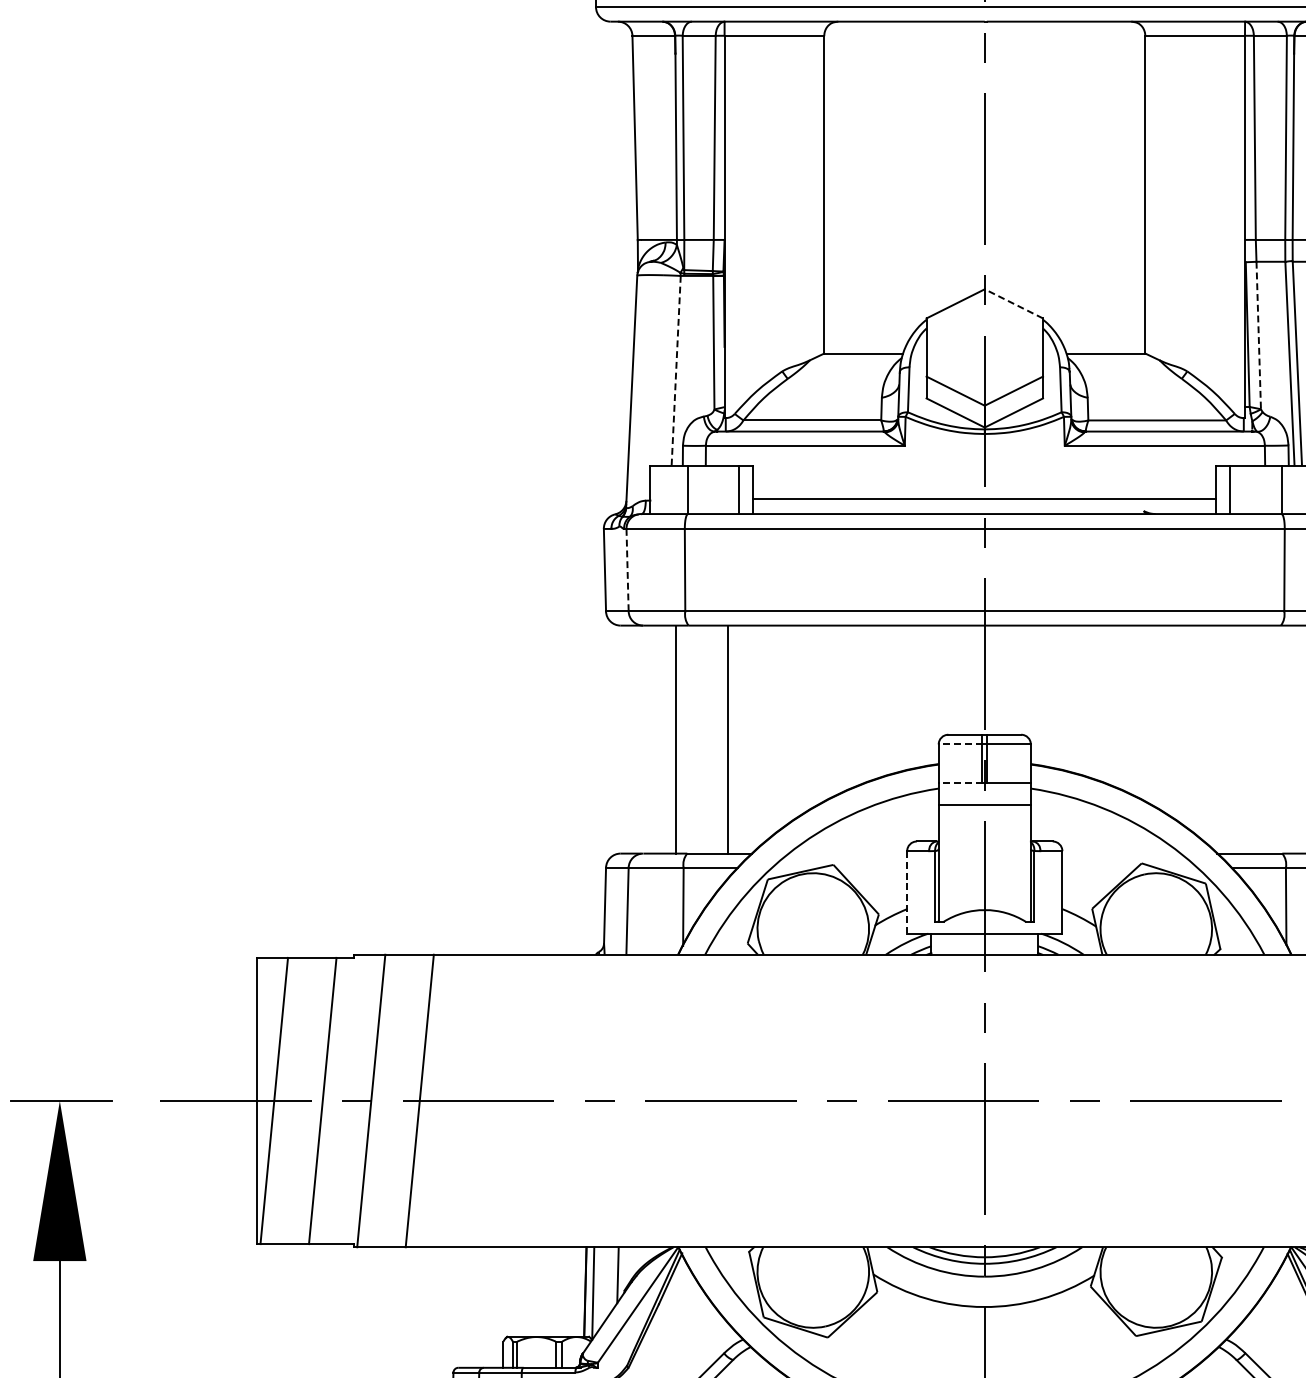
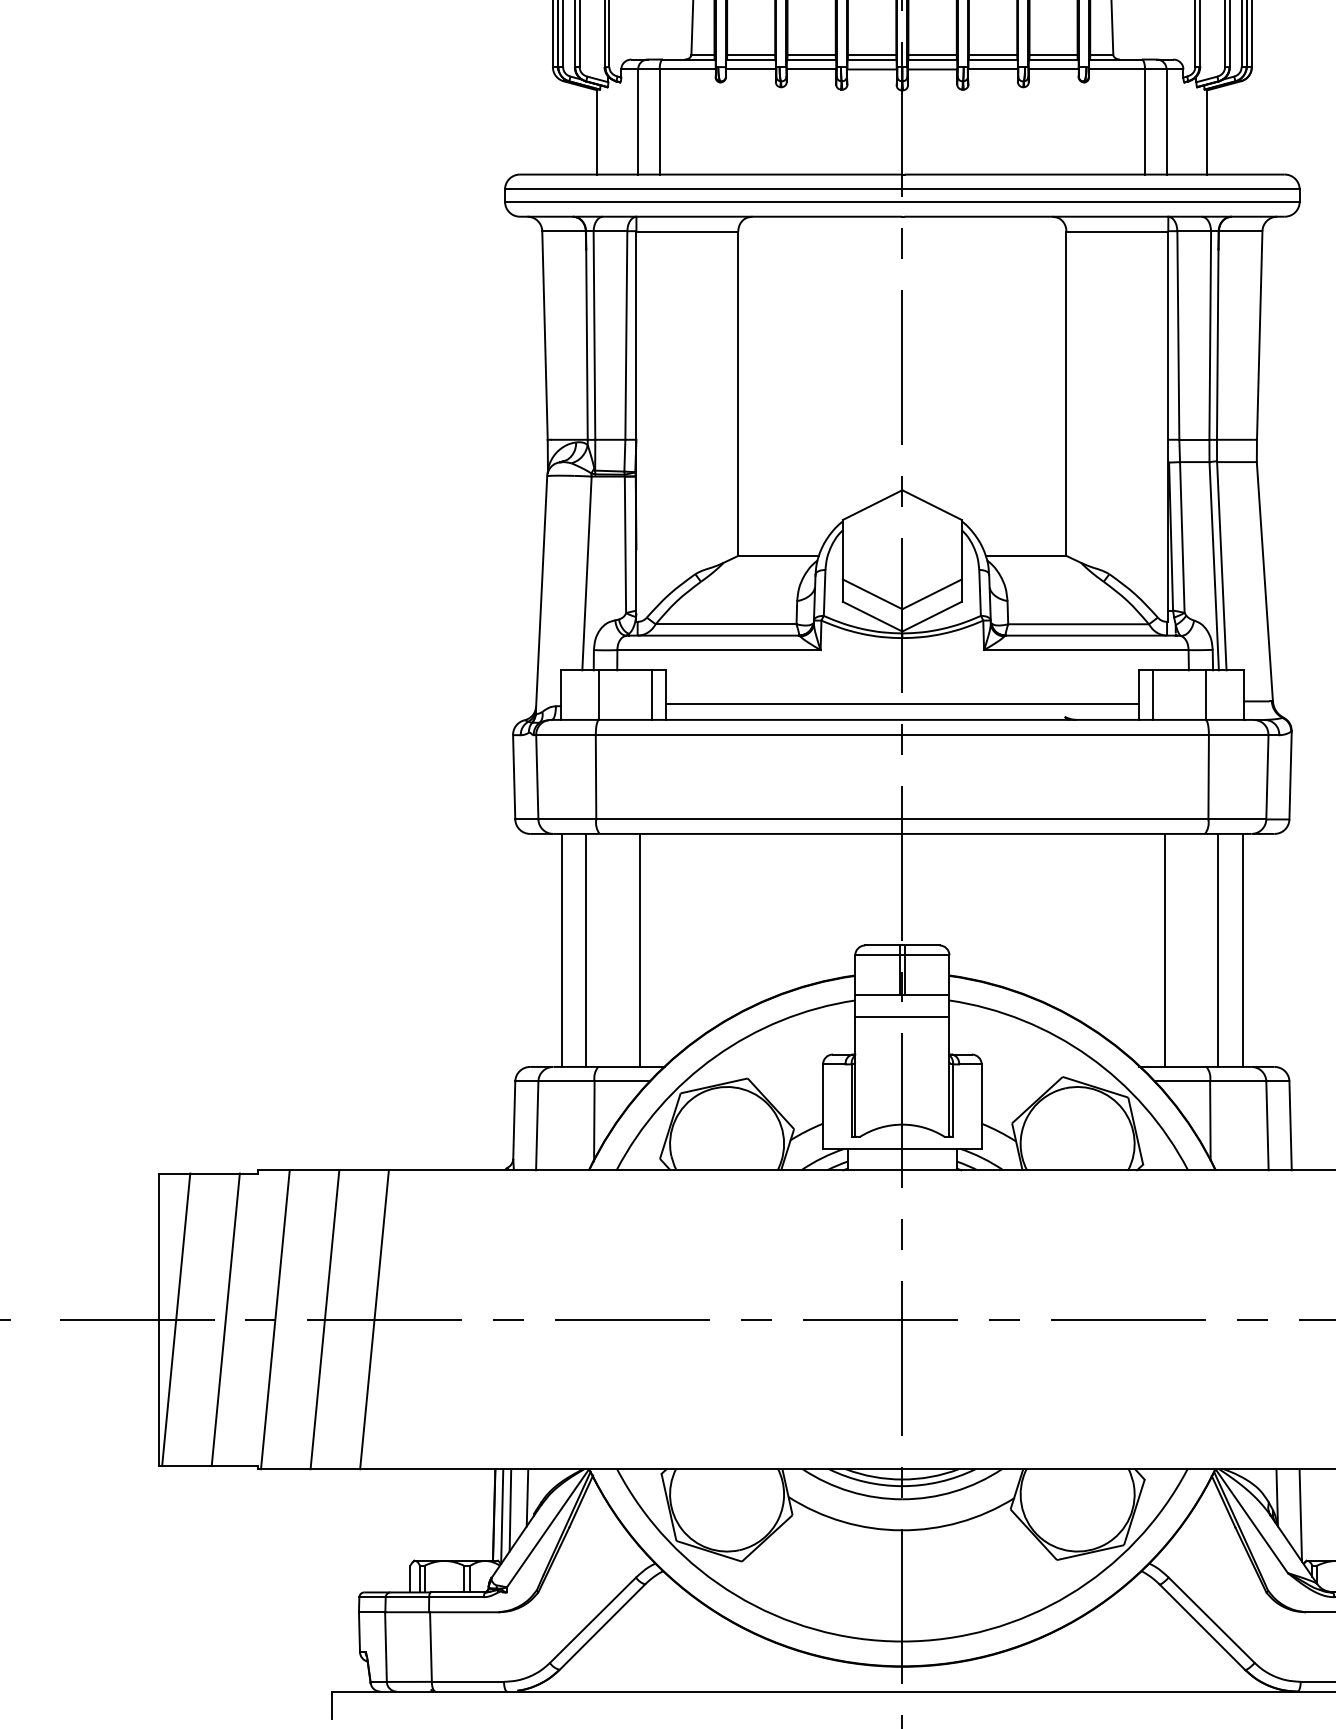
line: (1013, 303) -> (931, 504), dashed -> solid
line: (1258, 335) -> (1182, 537), dashed -> solid
line: (675, 370) -> (586, 573), dashed -> solid
line: (627, 570) -> (537, 777), dashed -> solid
line: (651, 738) -> (561, 949), added
line: (1241, 738) -> (1164, 949), added
line: (1294, 738) -> (1218, 949), added
line: (960, 744) -> (877, 955), dashed -> solid
line: (960, 783) -> (877, 995), dashed -> solid
line: (907, 893) -> (823, 1107), dashed -> solid
line: (468, 1100) -> (374, 1319), added
line: (601, 1287) -> (510, 1510), added

